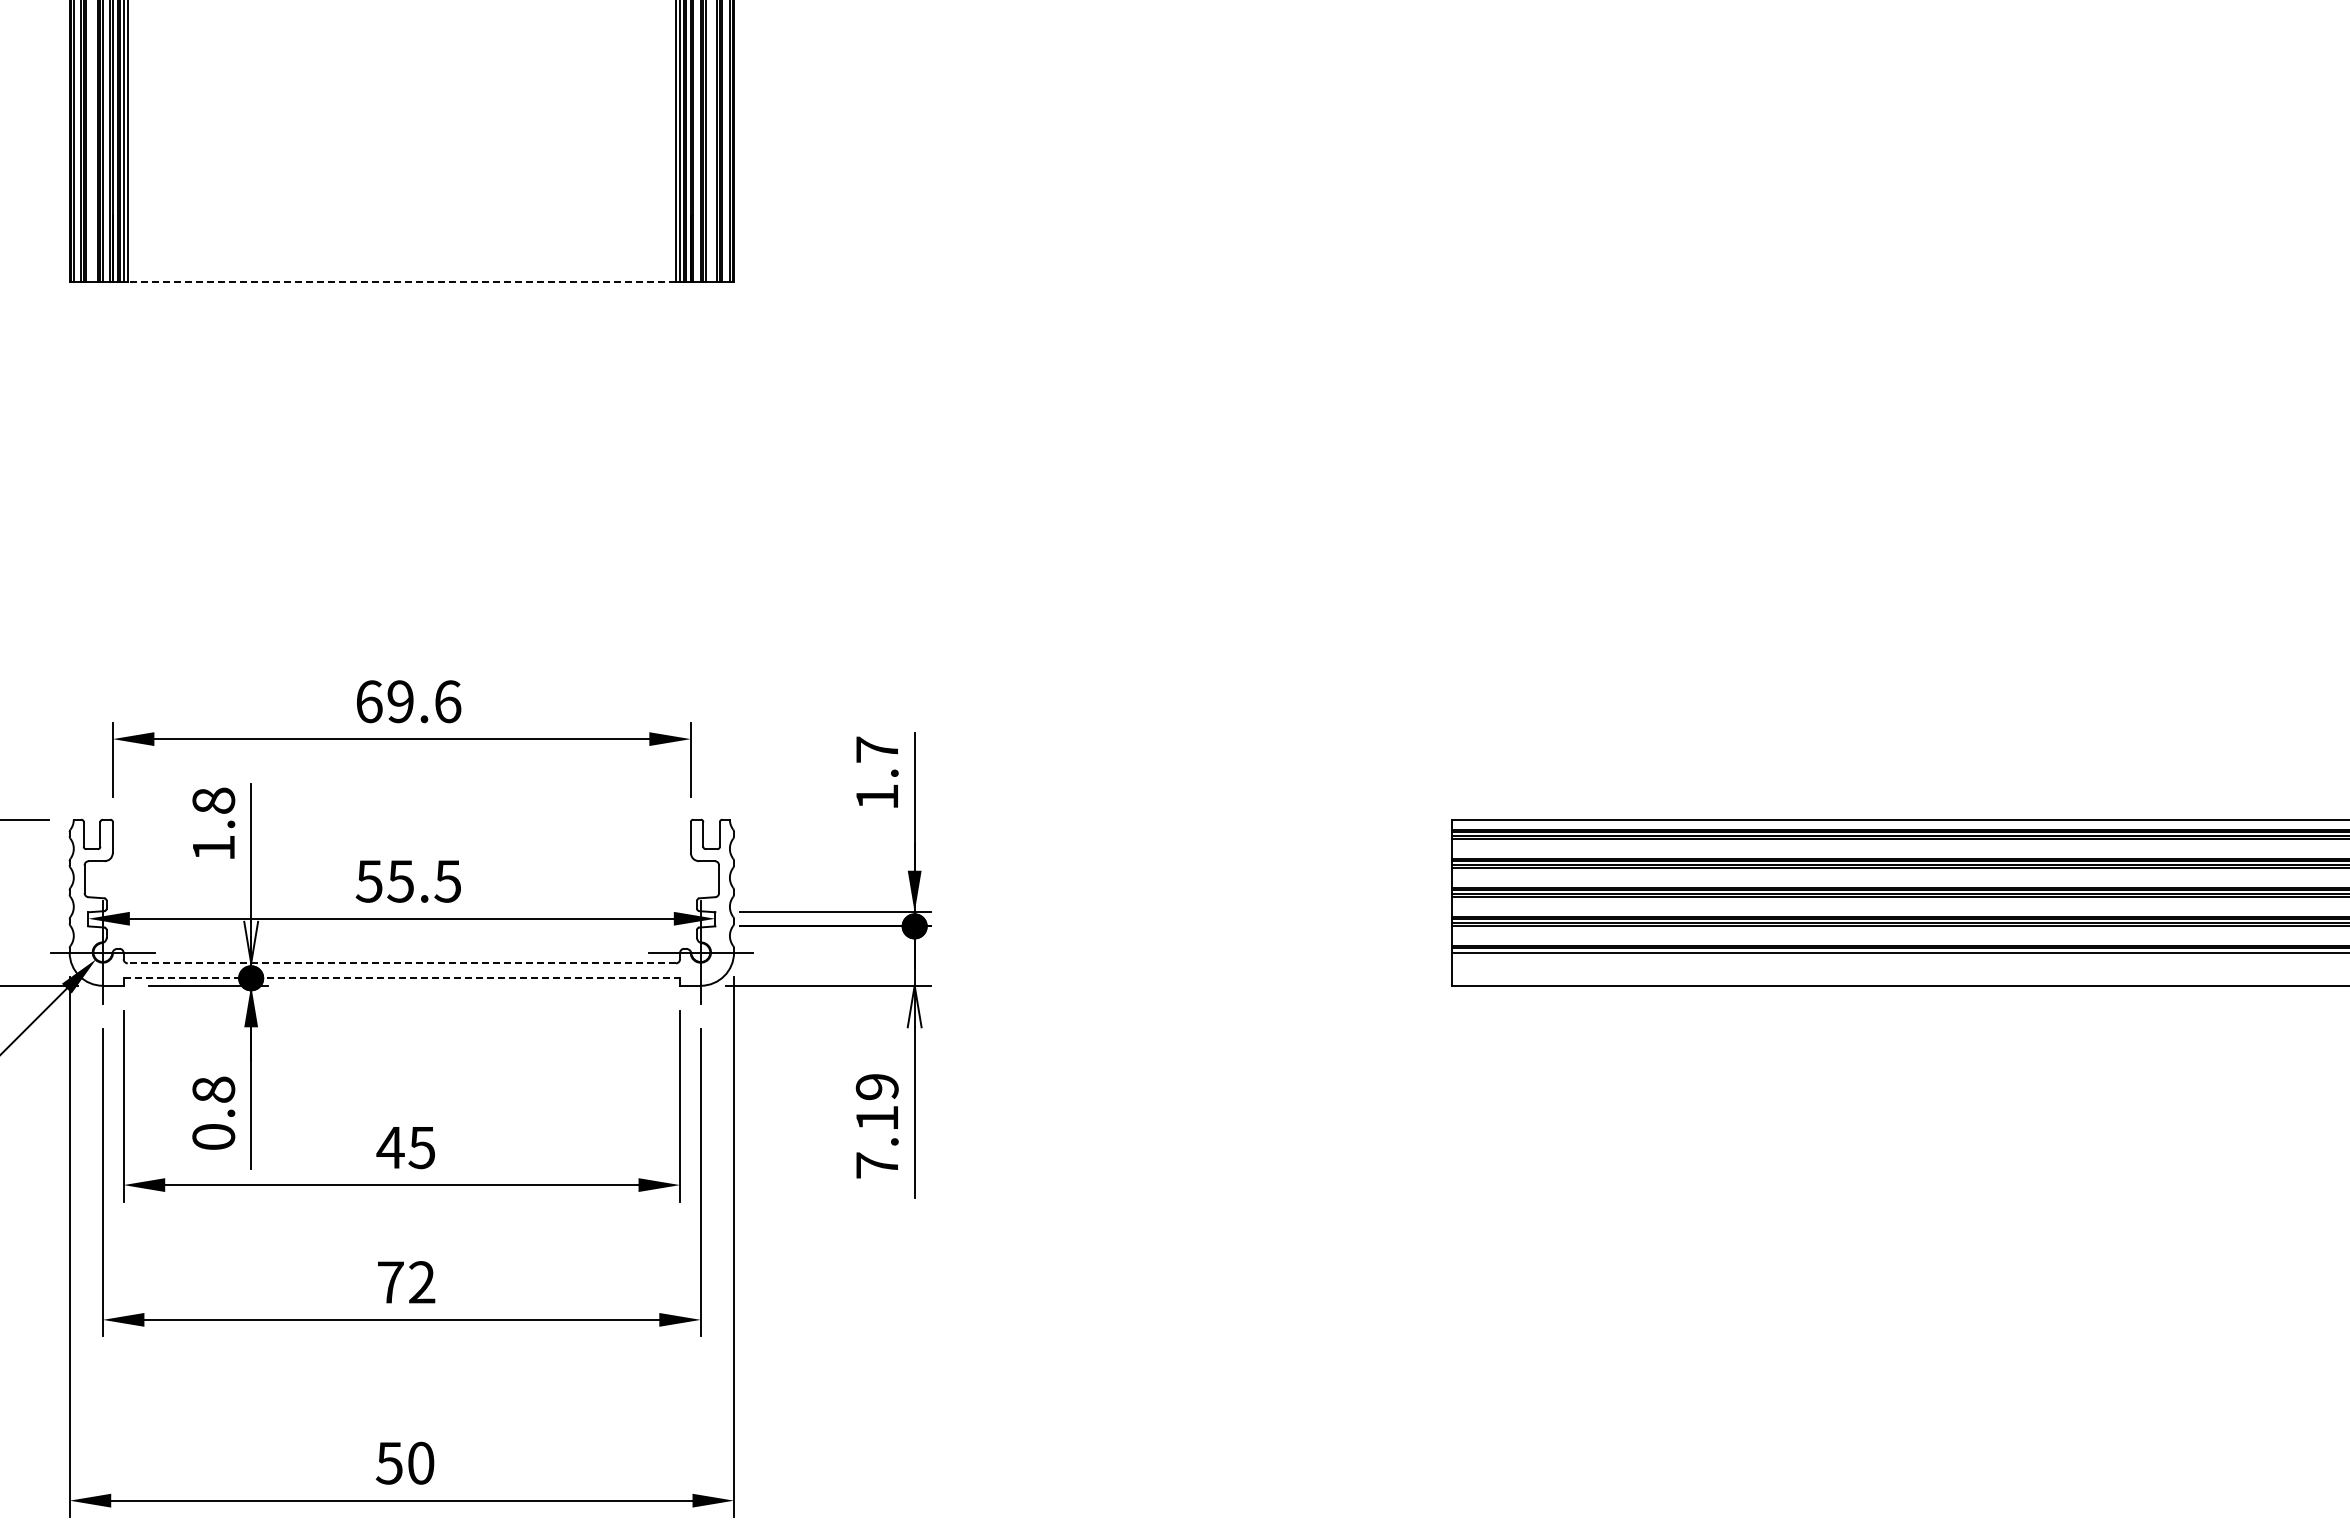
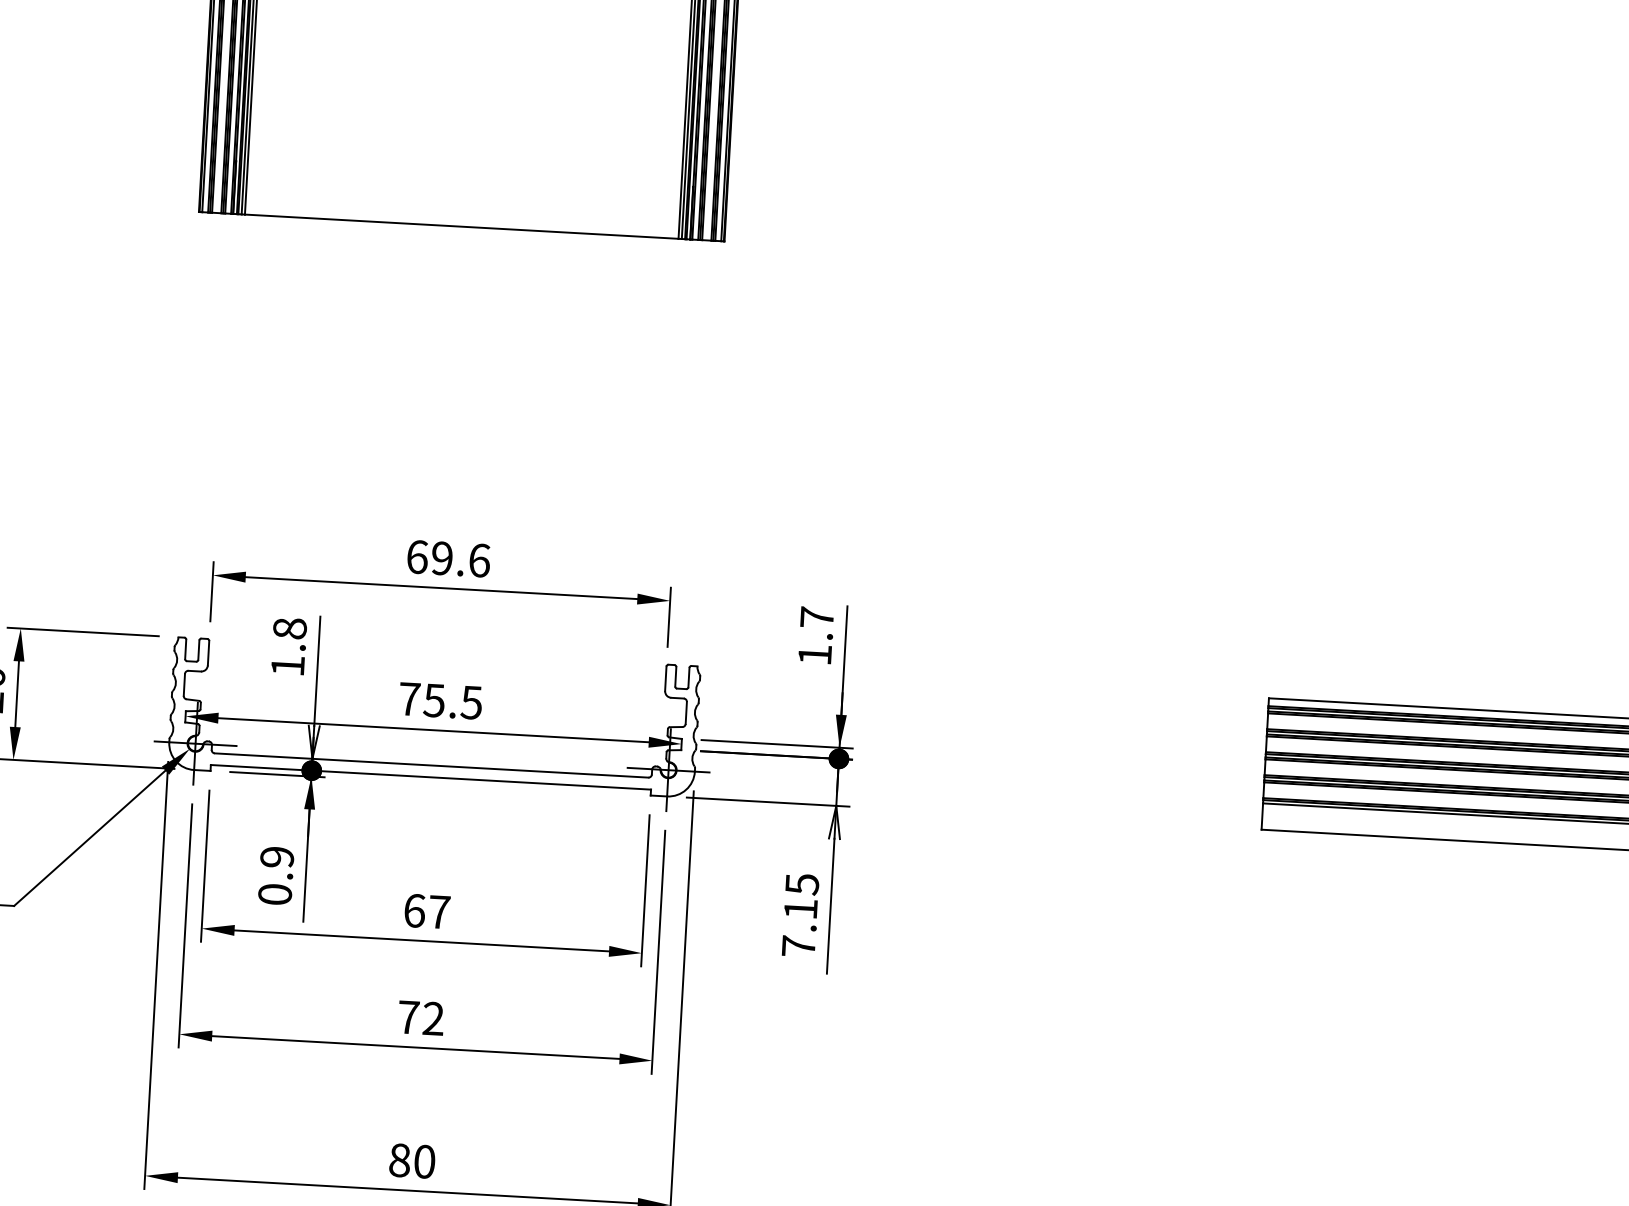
line: (401, 282) -> (461, 226), dashed -> solid
text: (368, 881) -> (408, 699), 55.5 -> 75.5
line: (401, 963) -> (431, 765), dashed -> solid
line: (402, 978) -> (431, 777), dashed -> solid
text: (876, 1087) -> (801, 884), 7.19 -> 7.15
text: (213, 1089) -> (277, 856), 0.8 -> 0.9
text: (405, 1147) -> (426, 911), 45 -> 67
text: (388, 1463) -> (398, 1160), 50 -> 80

